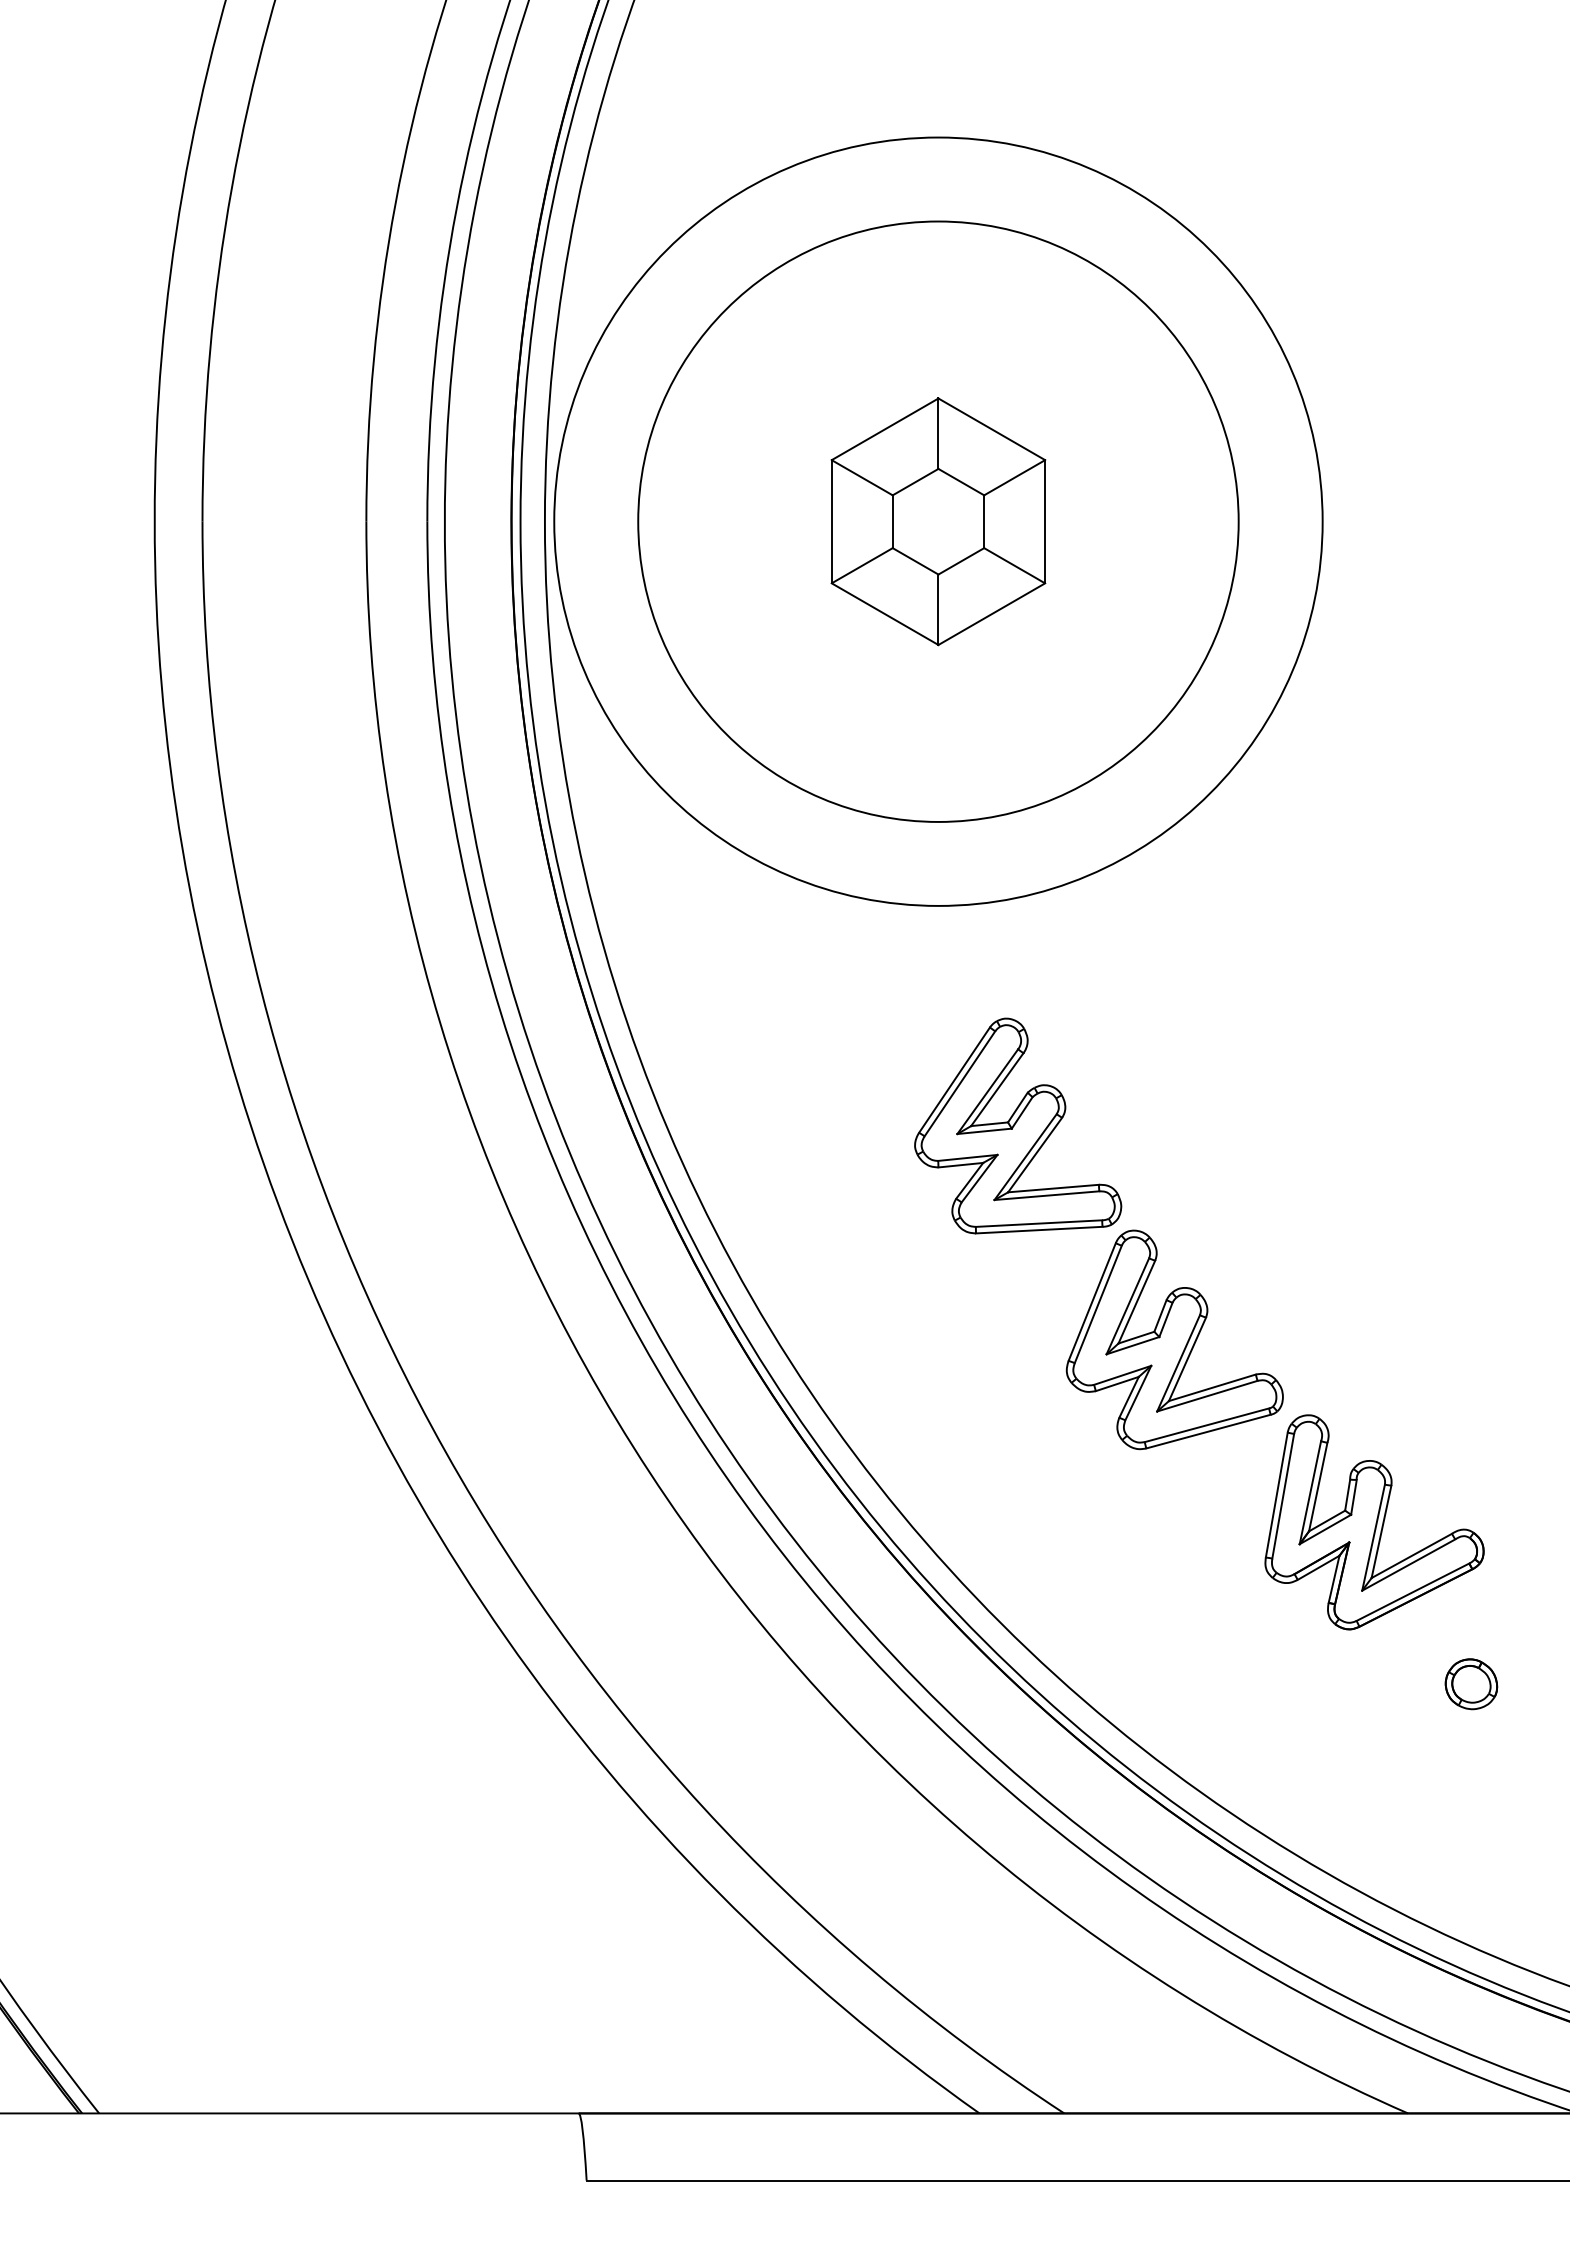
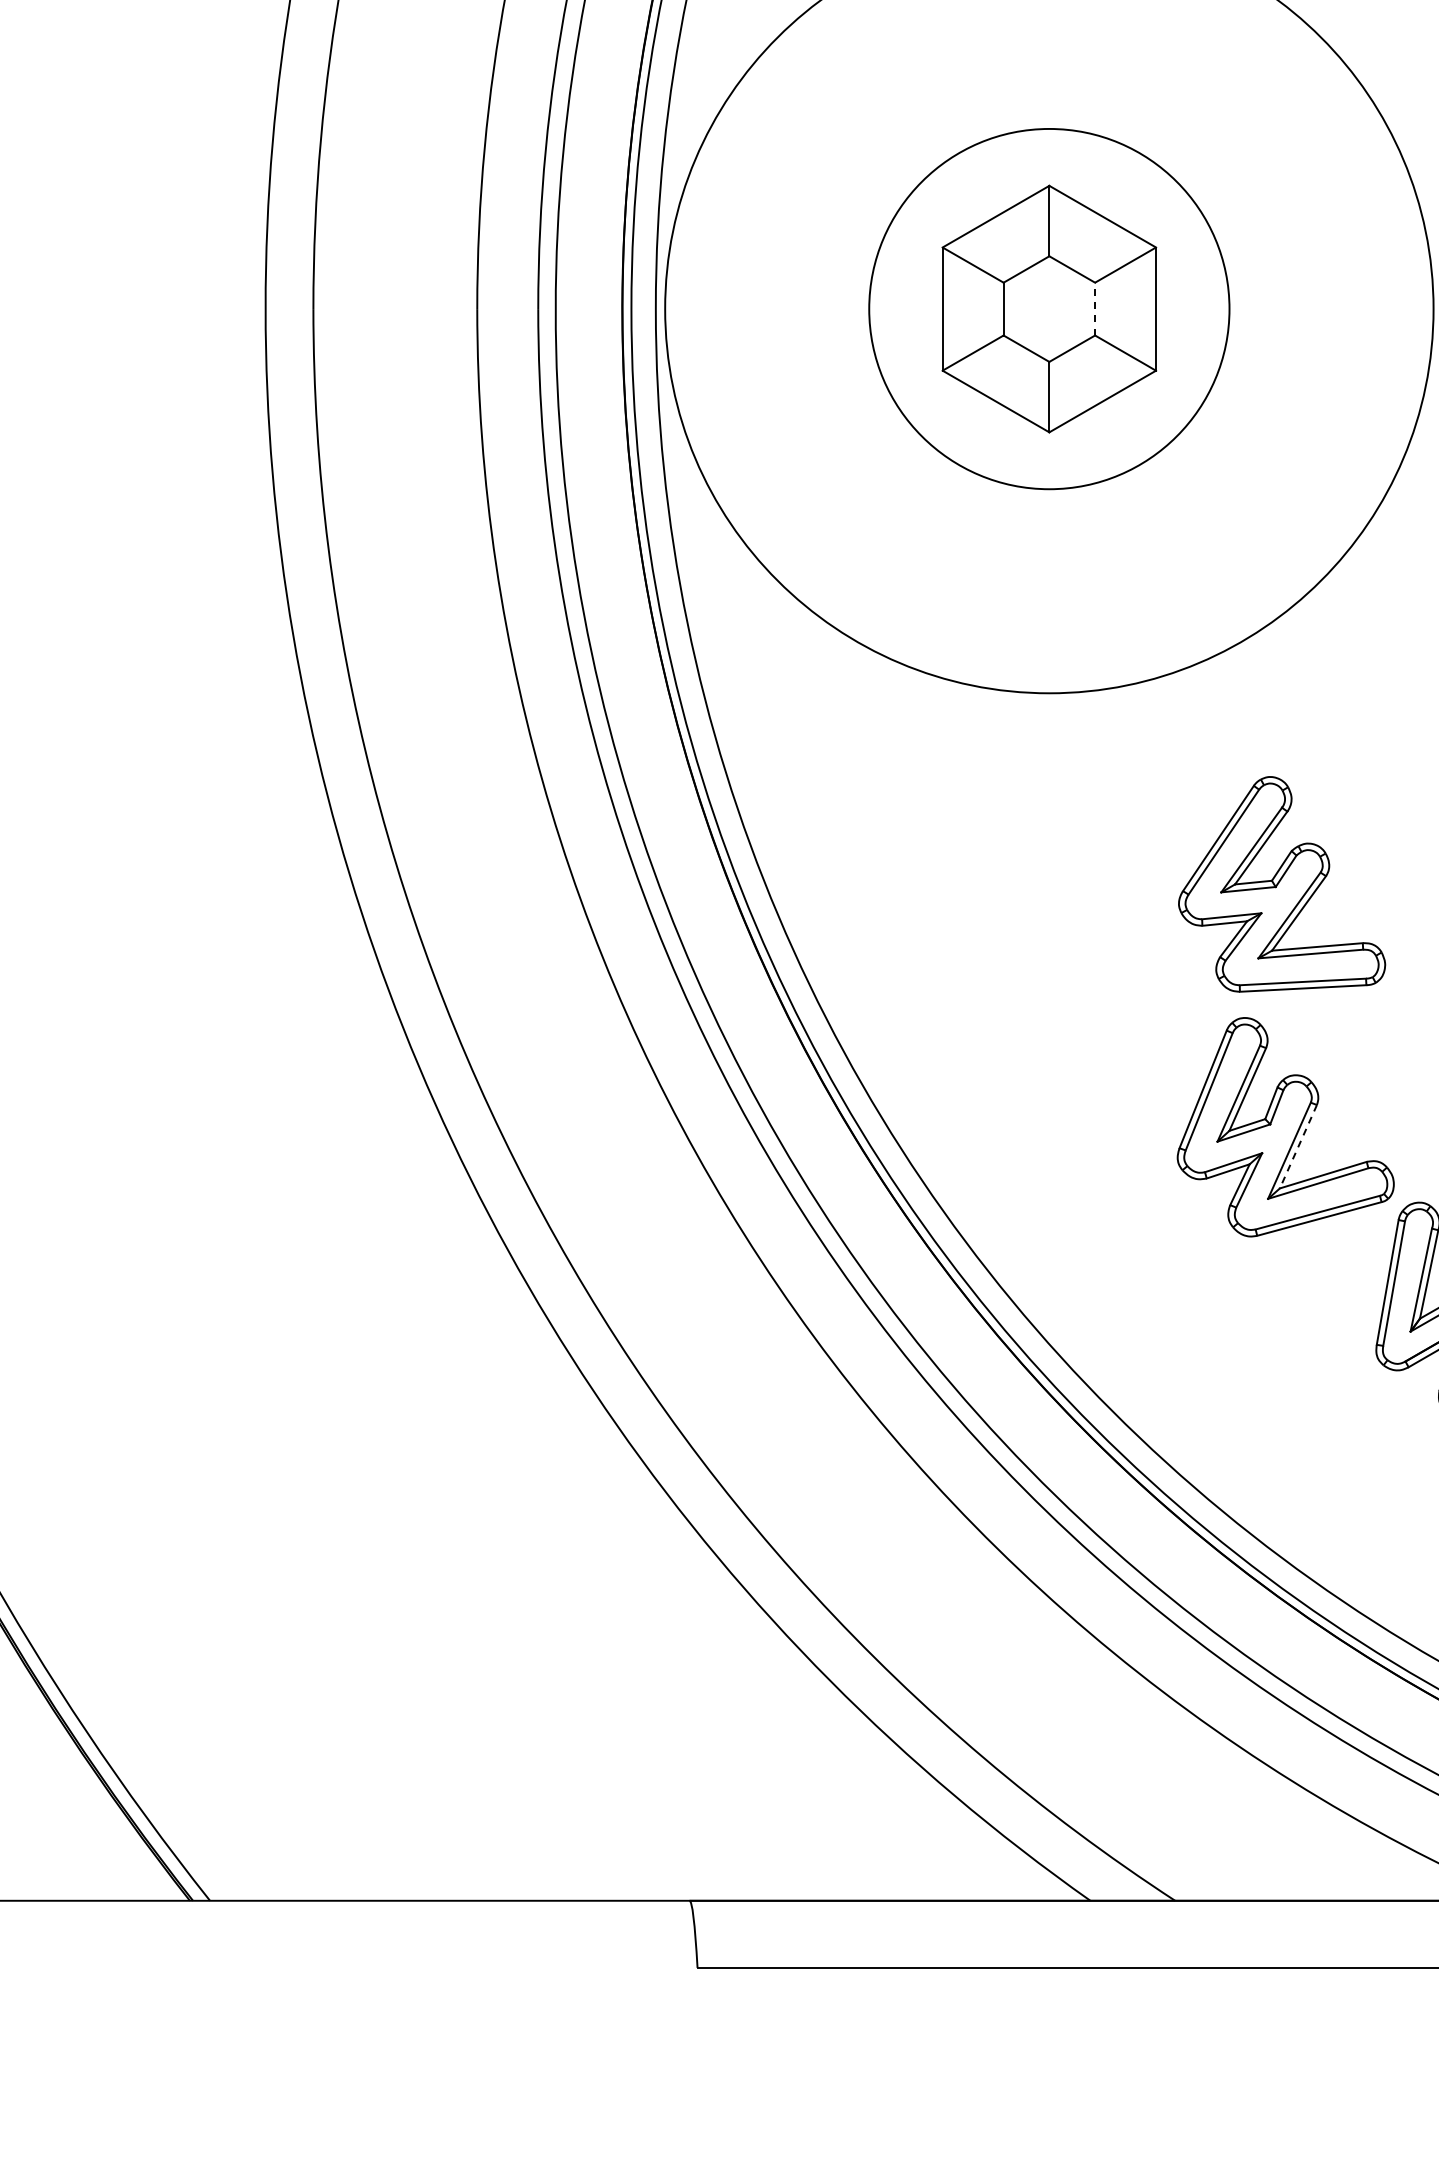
circle: (938, 521) -> (1049, 308), size x0.6
line: (984, 521) -> (1095, 308), solid -> dashed
part: (1018, 1125) -> (1282, 883), moved
line: (1187, 1359) -> (1298, 1146), solid -> dashed

